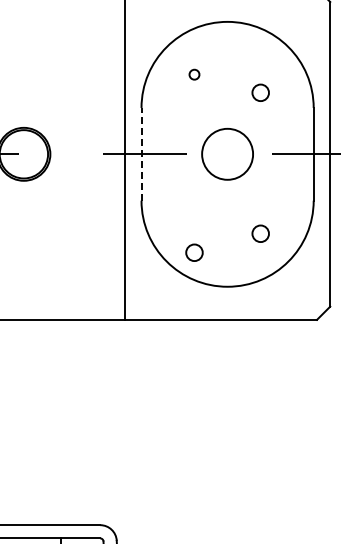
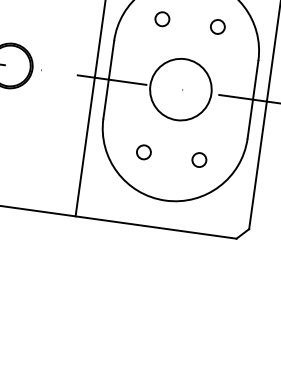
circle: (194, 74) -> (162, 18), size x1.67
circle: (260, 92) -> (217, 26), moved
line: (141, 153) -> (108, 78), dashed -> solid
circle: (227, 153) -> (180, 88), size x1.43
circle: (194, 252) -> (143, 152), moved

